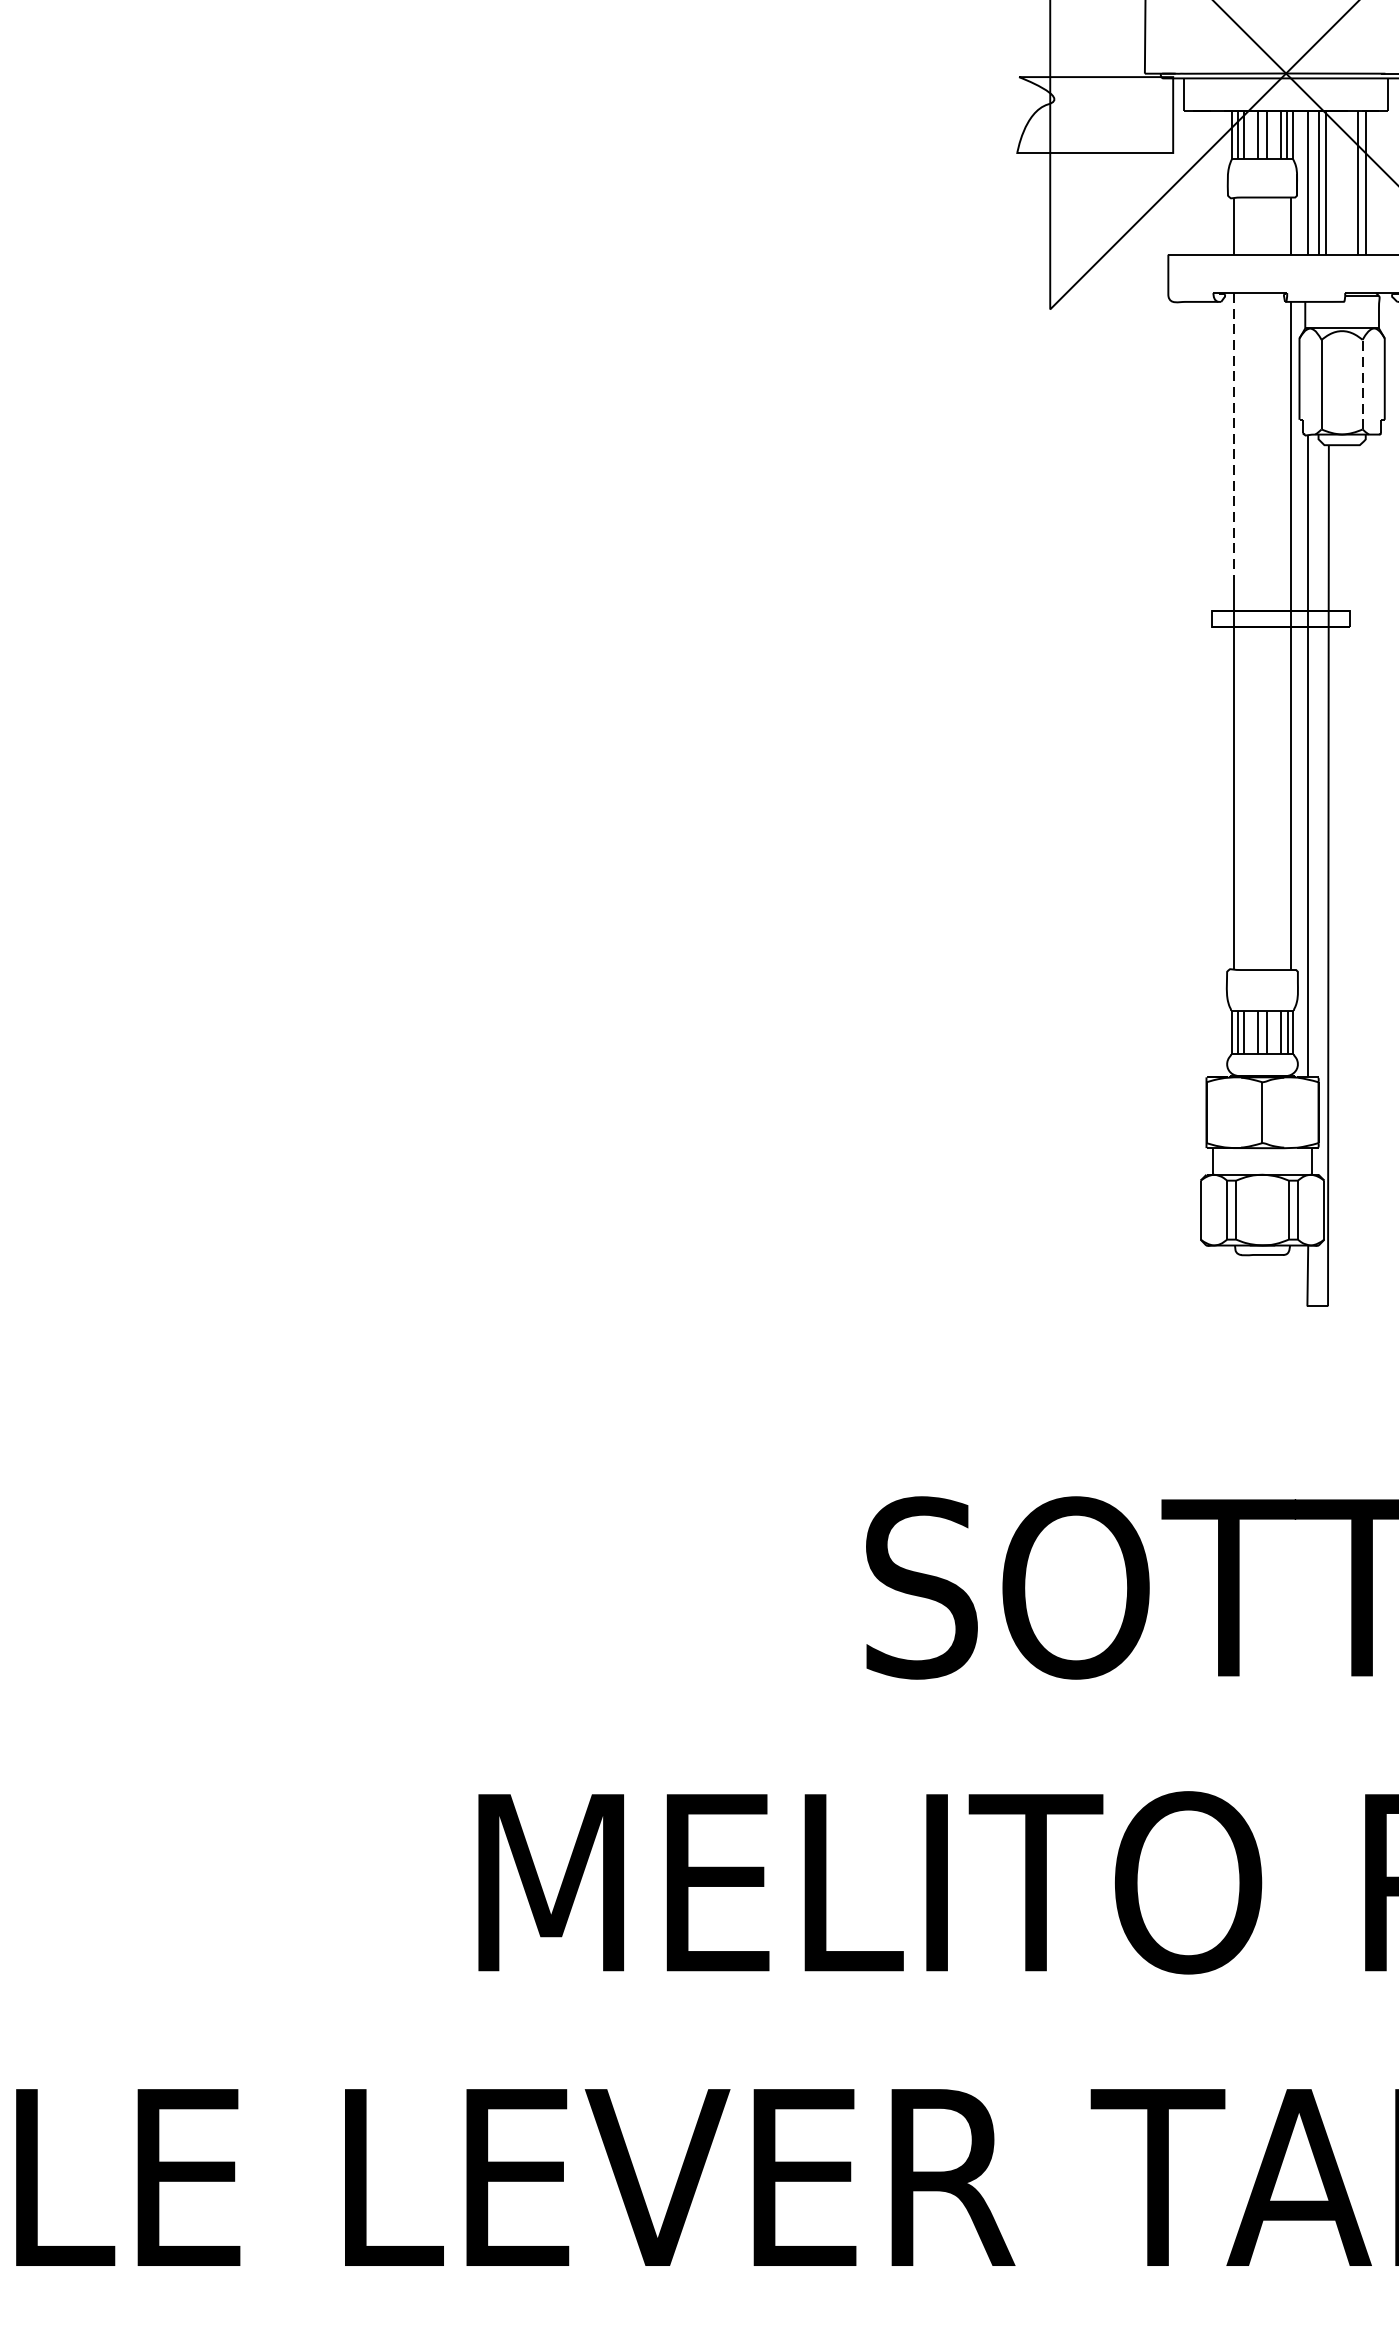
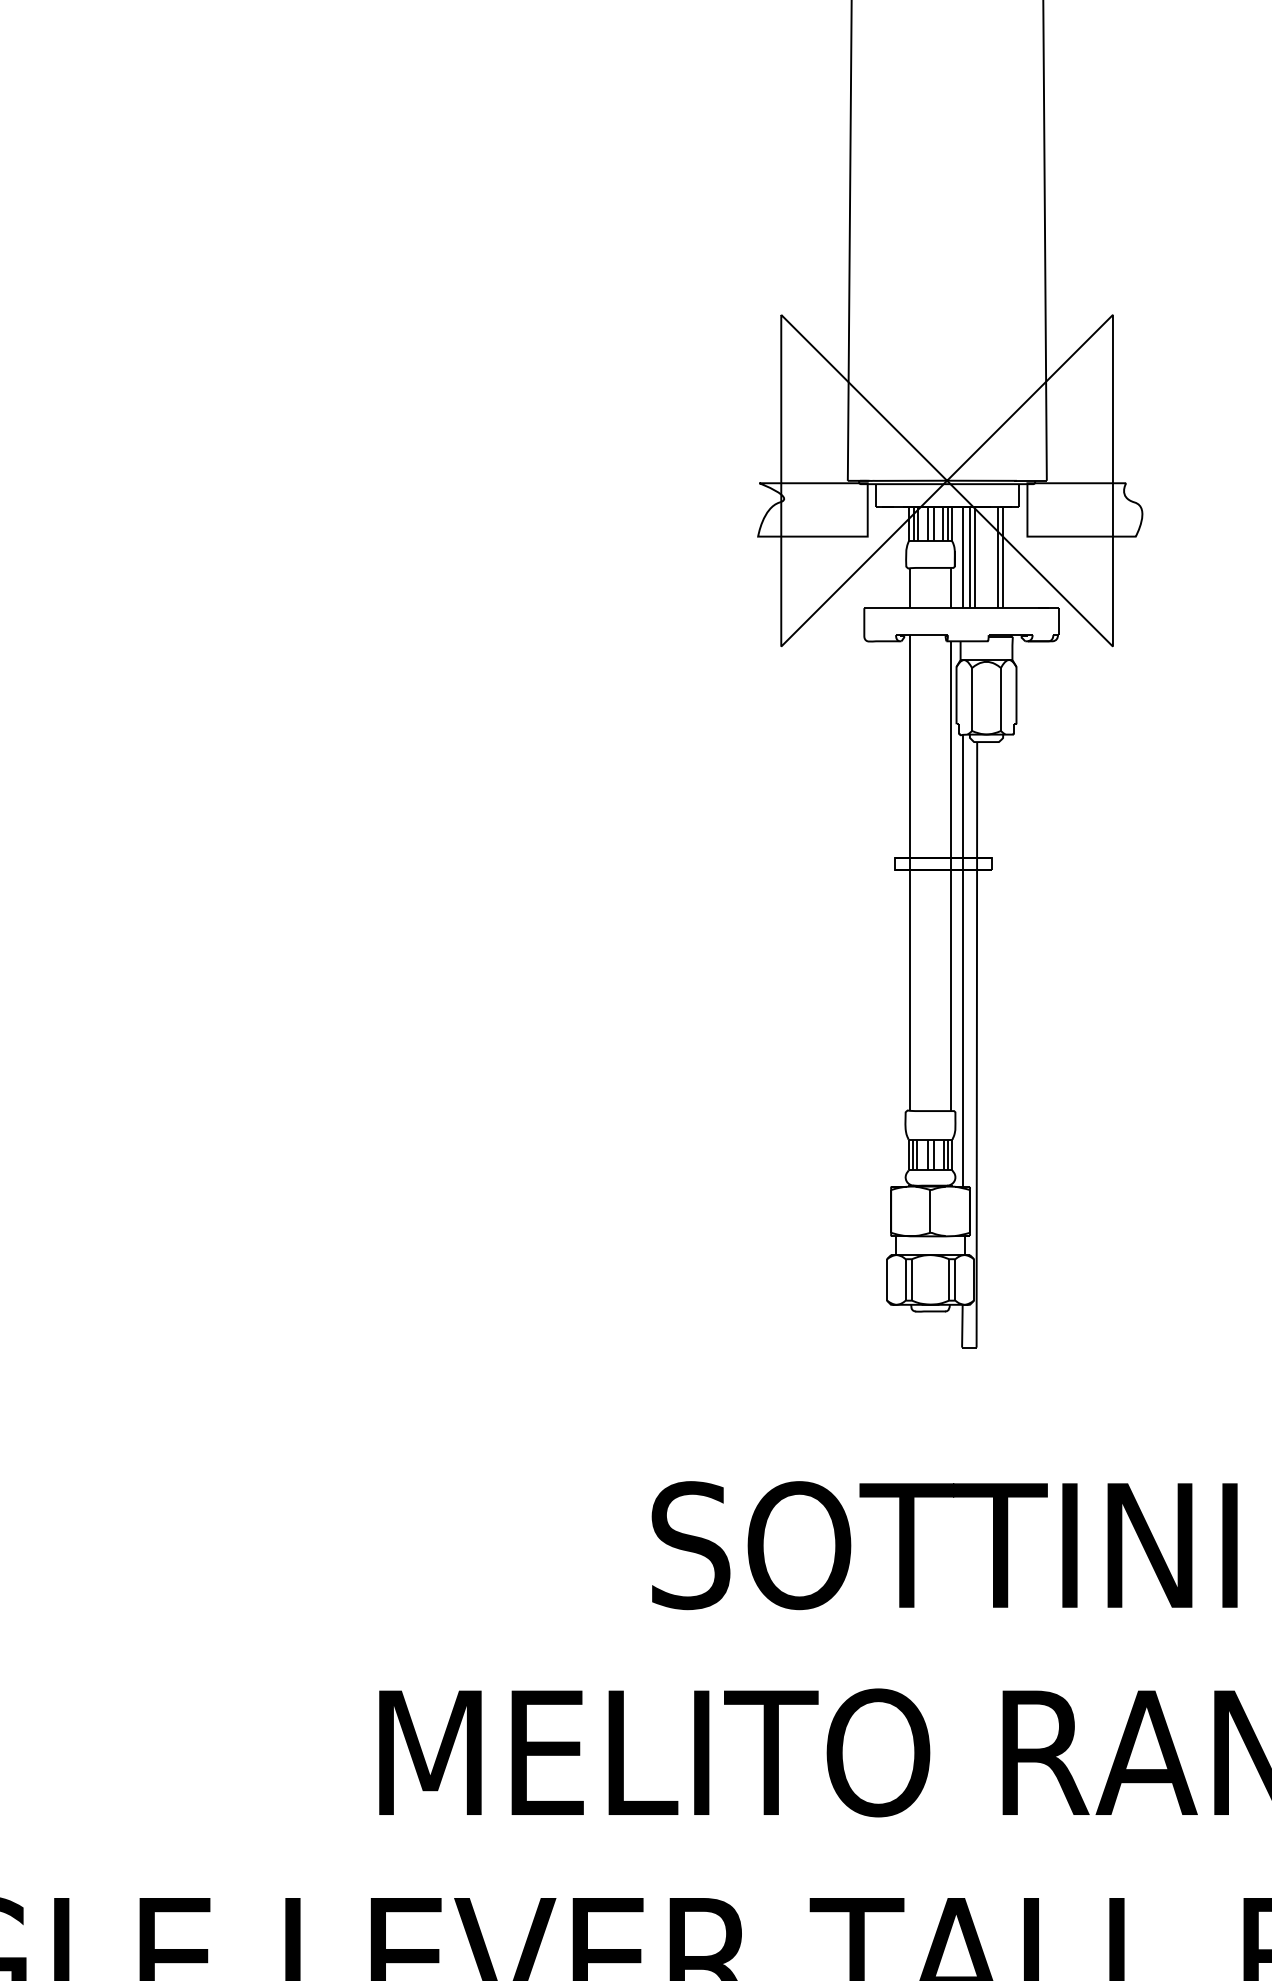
line: (1362, 384) -> (1000, 699), dashed -> solid
line: (1234, 437) -> (910, 736), dashed -> solid

